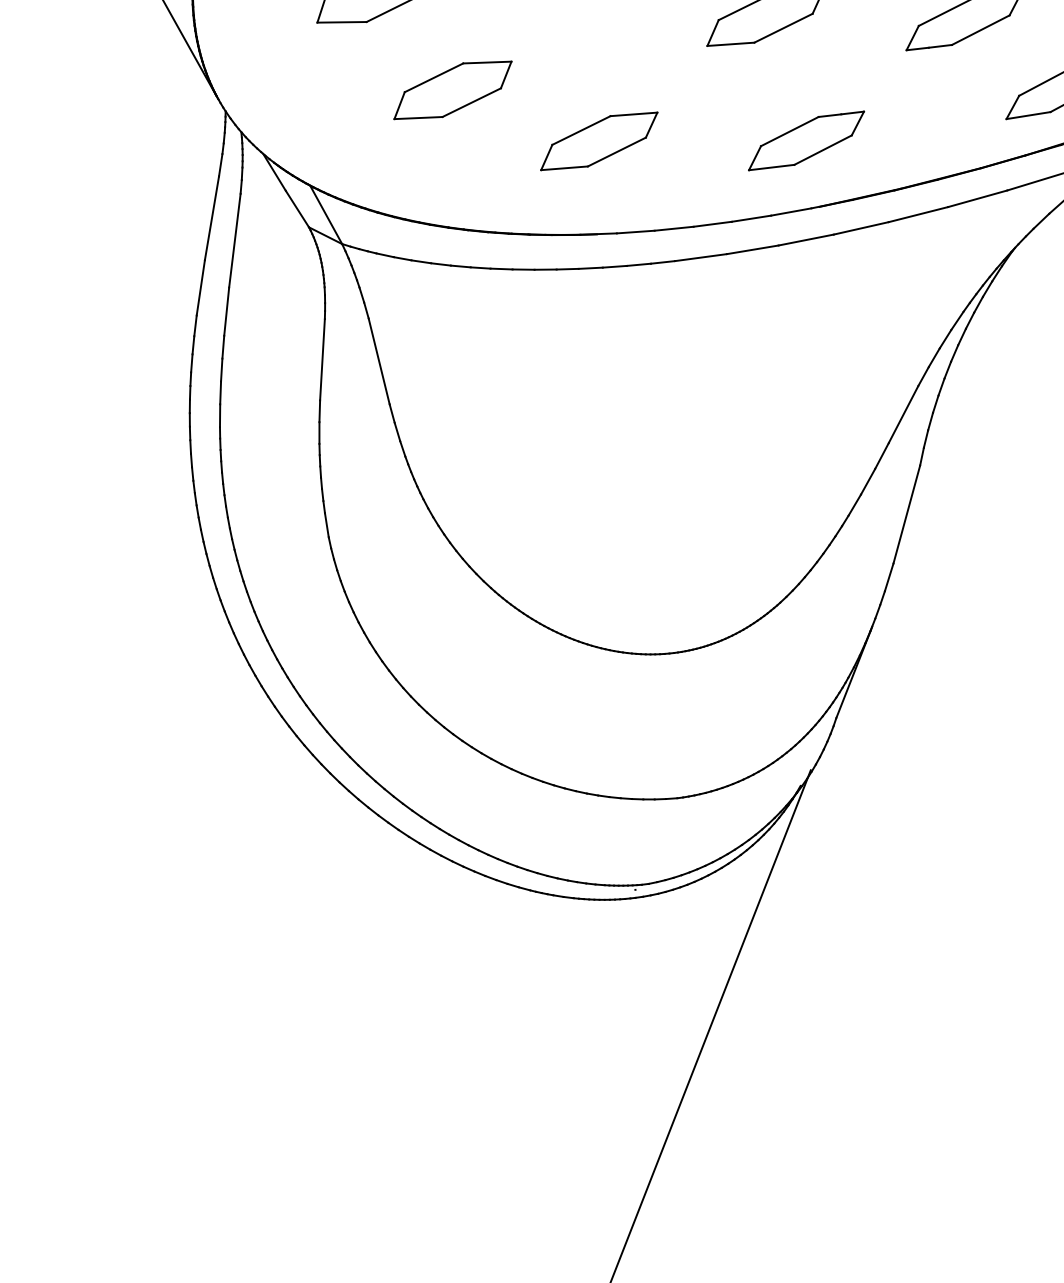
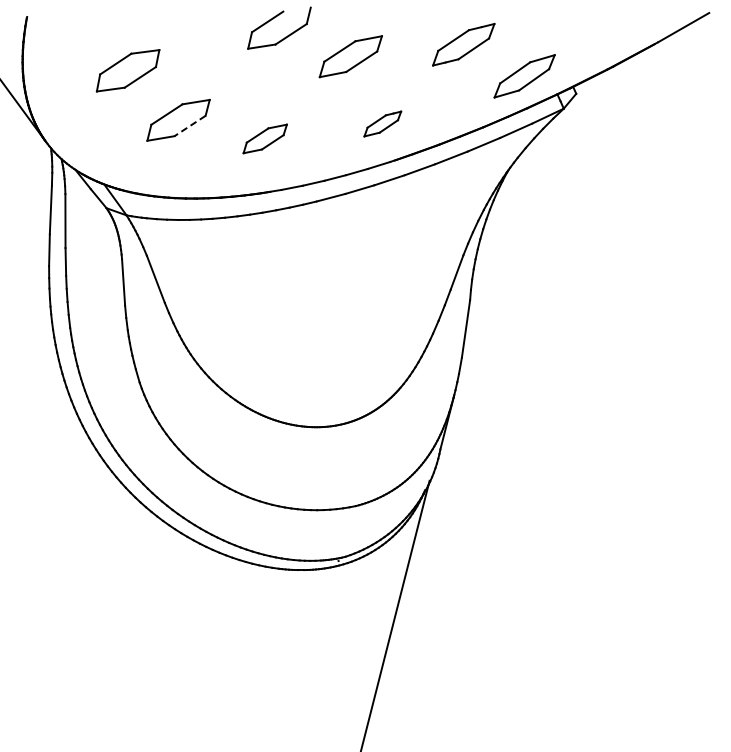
line: (472, 103) -> (190, 126), solid -> dashed
part: (806, 139) -> (382, 123), size x0.6
part: (599, 140) -> (265, 138), size x0.7

